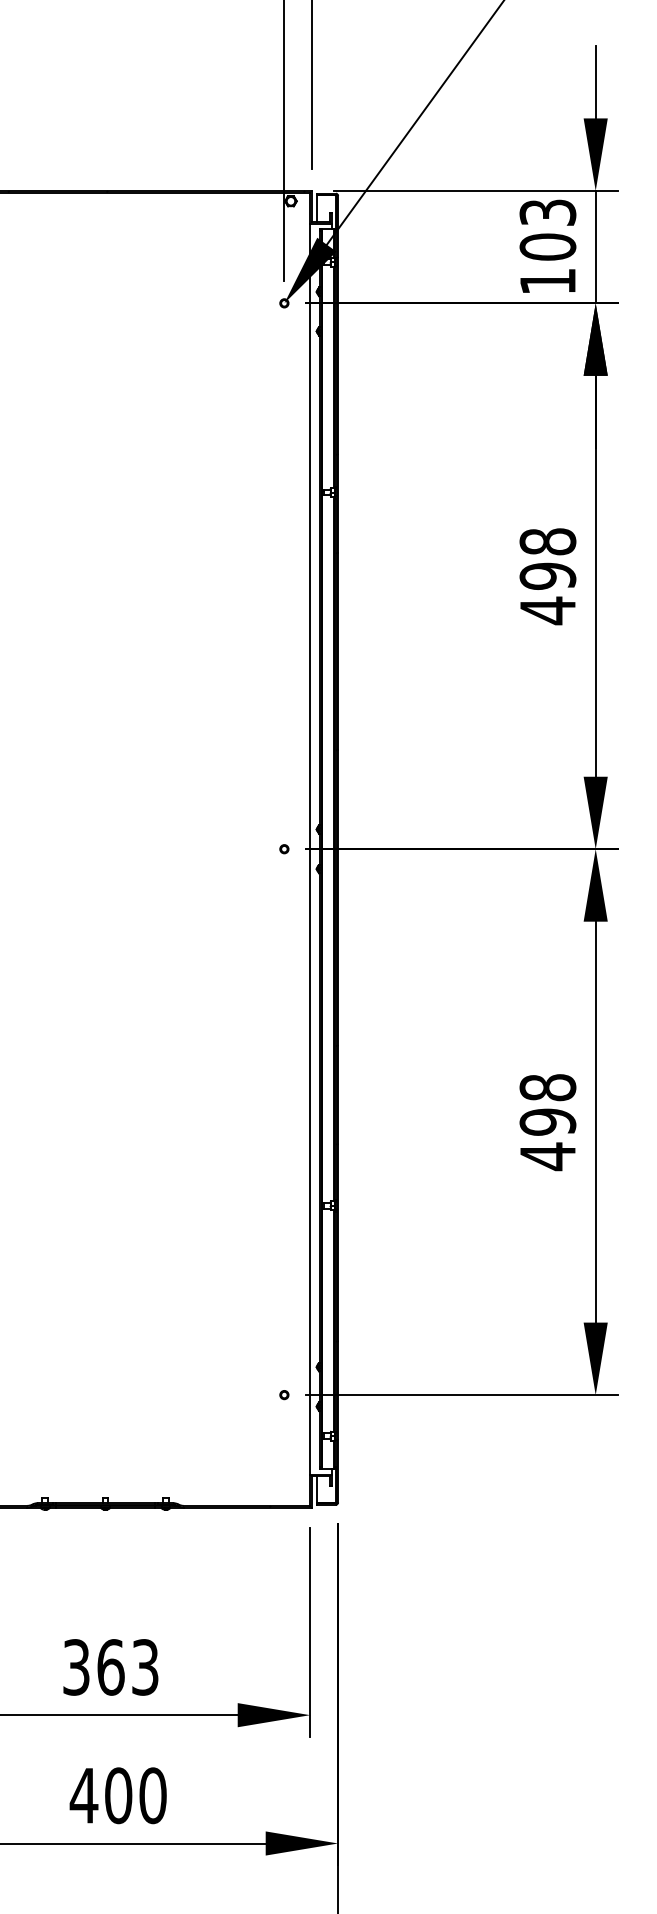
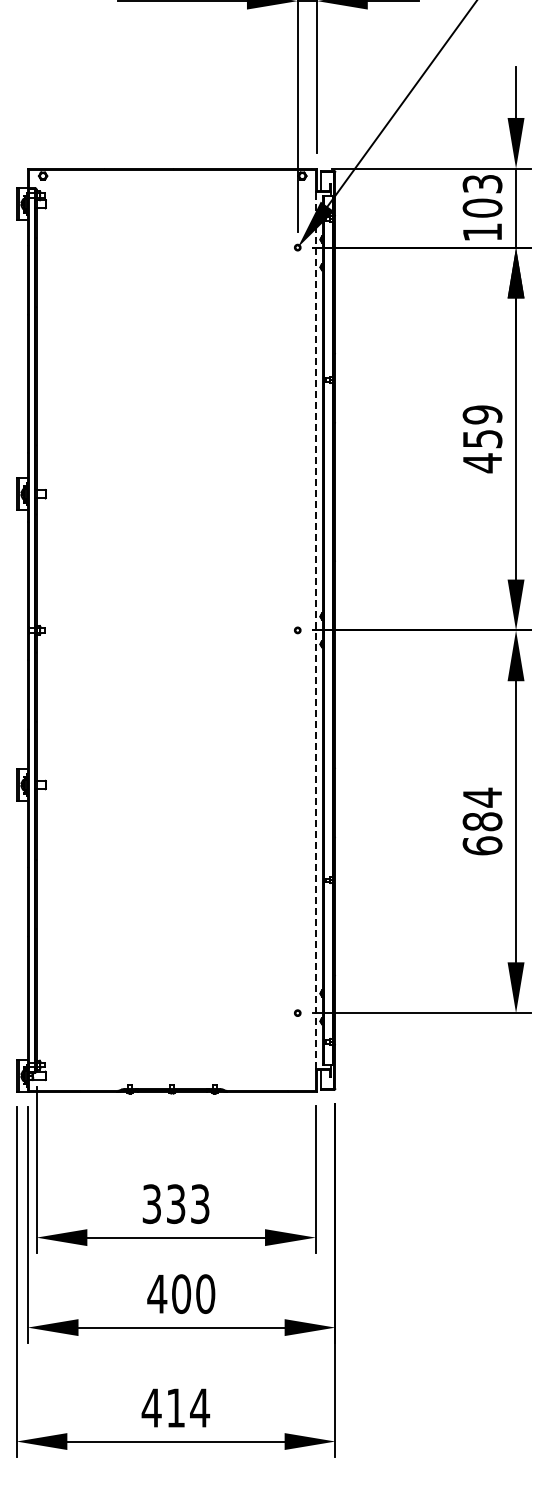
text: (547, 558) -> (482, 426), 498 -> 459
line: (309, 849) -> (315, 630), solid -> dashed
text: (547, 1121) -> (482, 821), 498 -> 684
text: (110, 1667) -> (175, 1204), 363 -> 333

